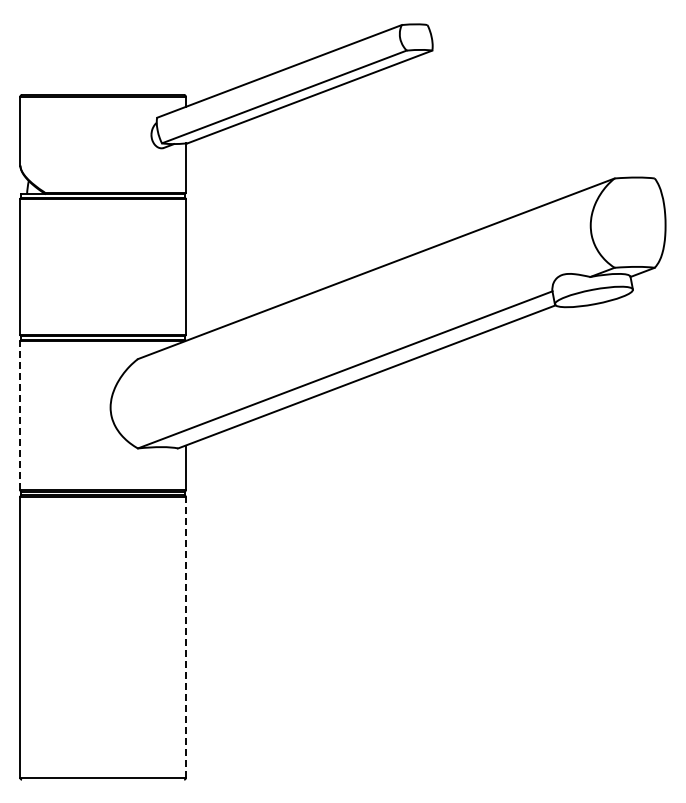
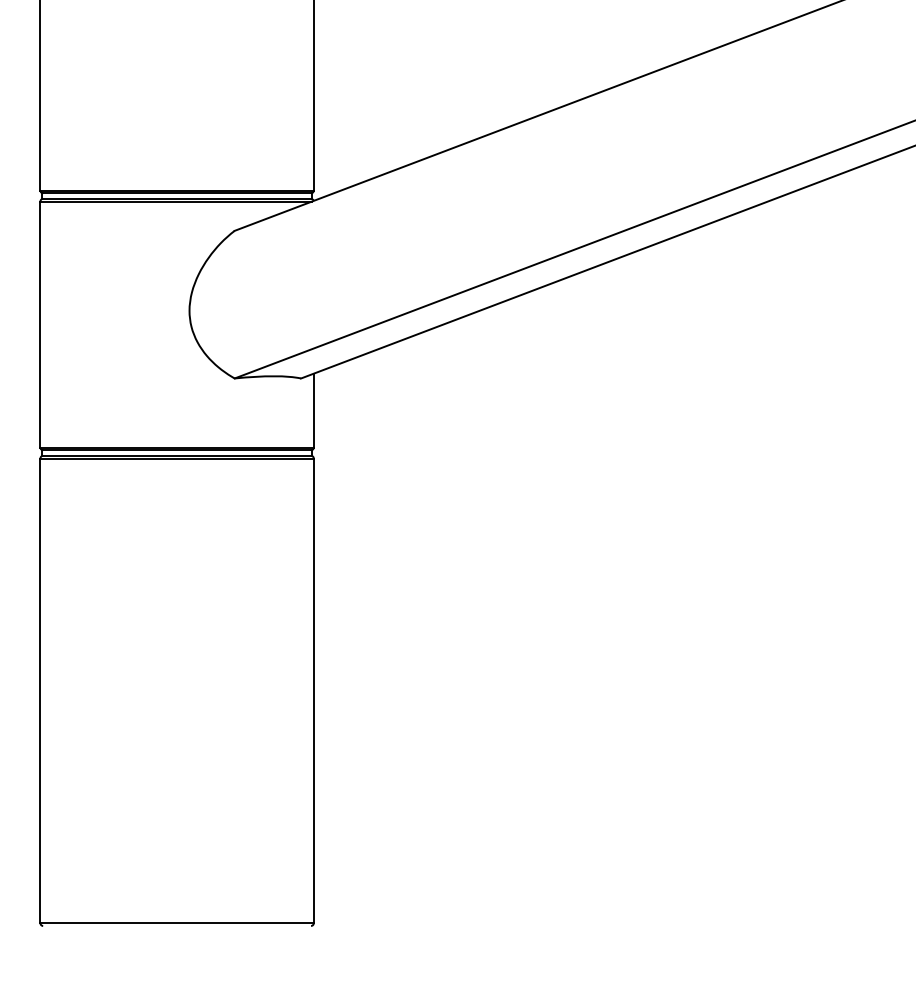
line: (20, 415) -> (40, 324), dashed -> solid
line: (185, 637) -> (313, 690), dashed -> solid

